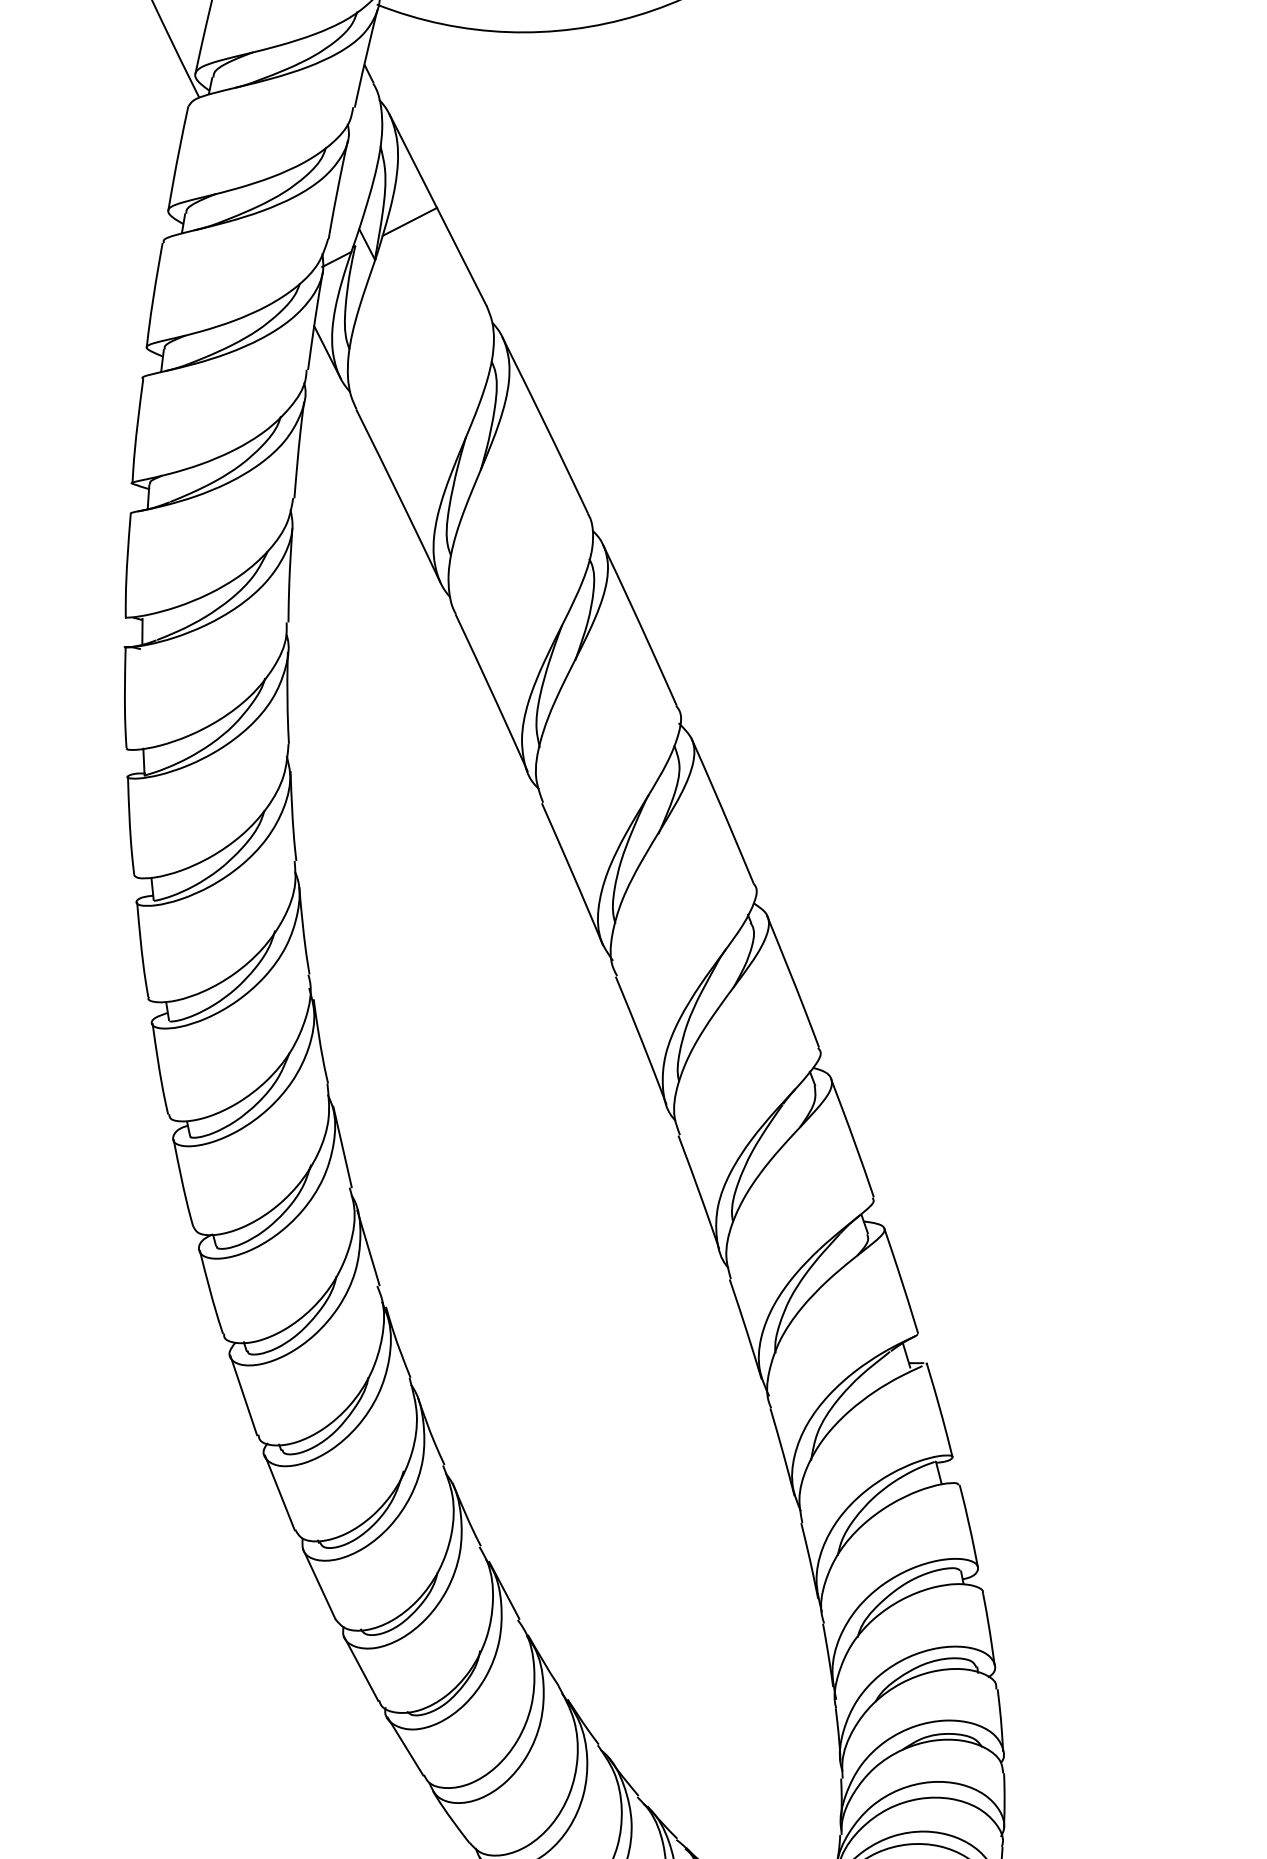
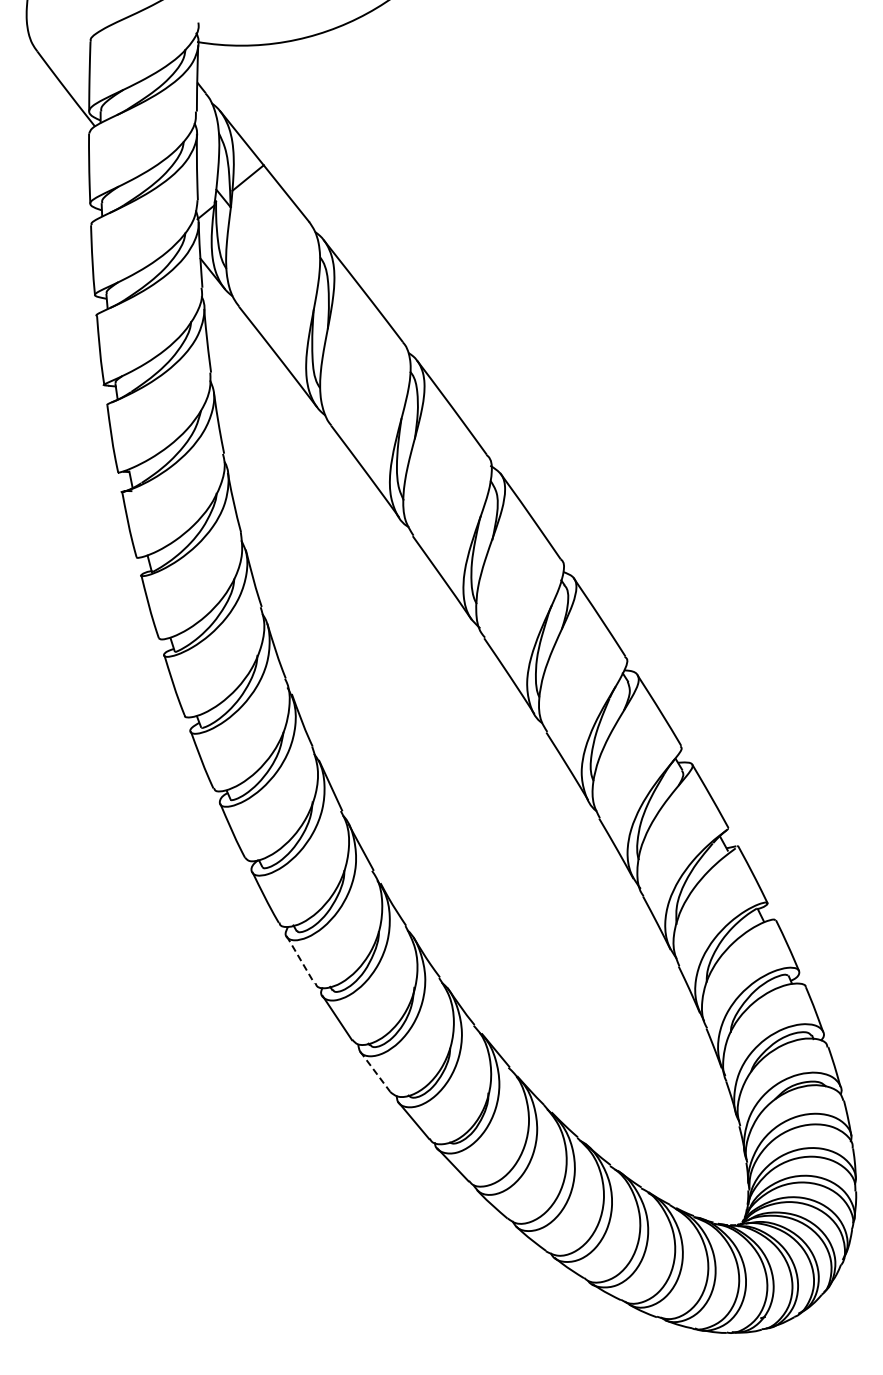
line: (243, 1394) -> (300, 959), solid -> dashed
line: (319, 1585) -> (375, 1072), solid -> dashed

